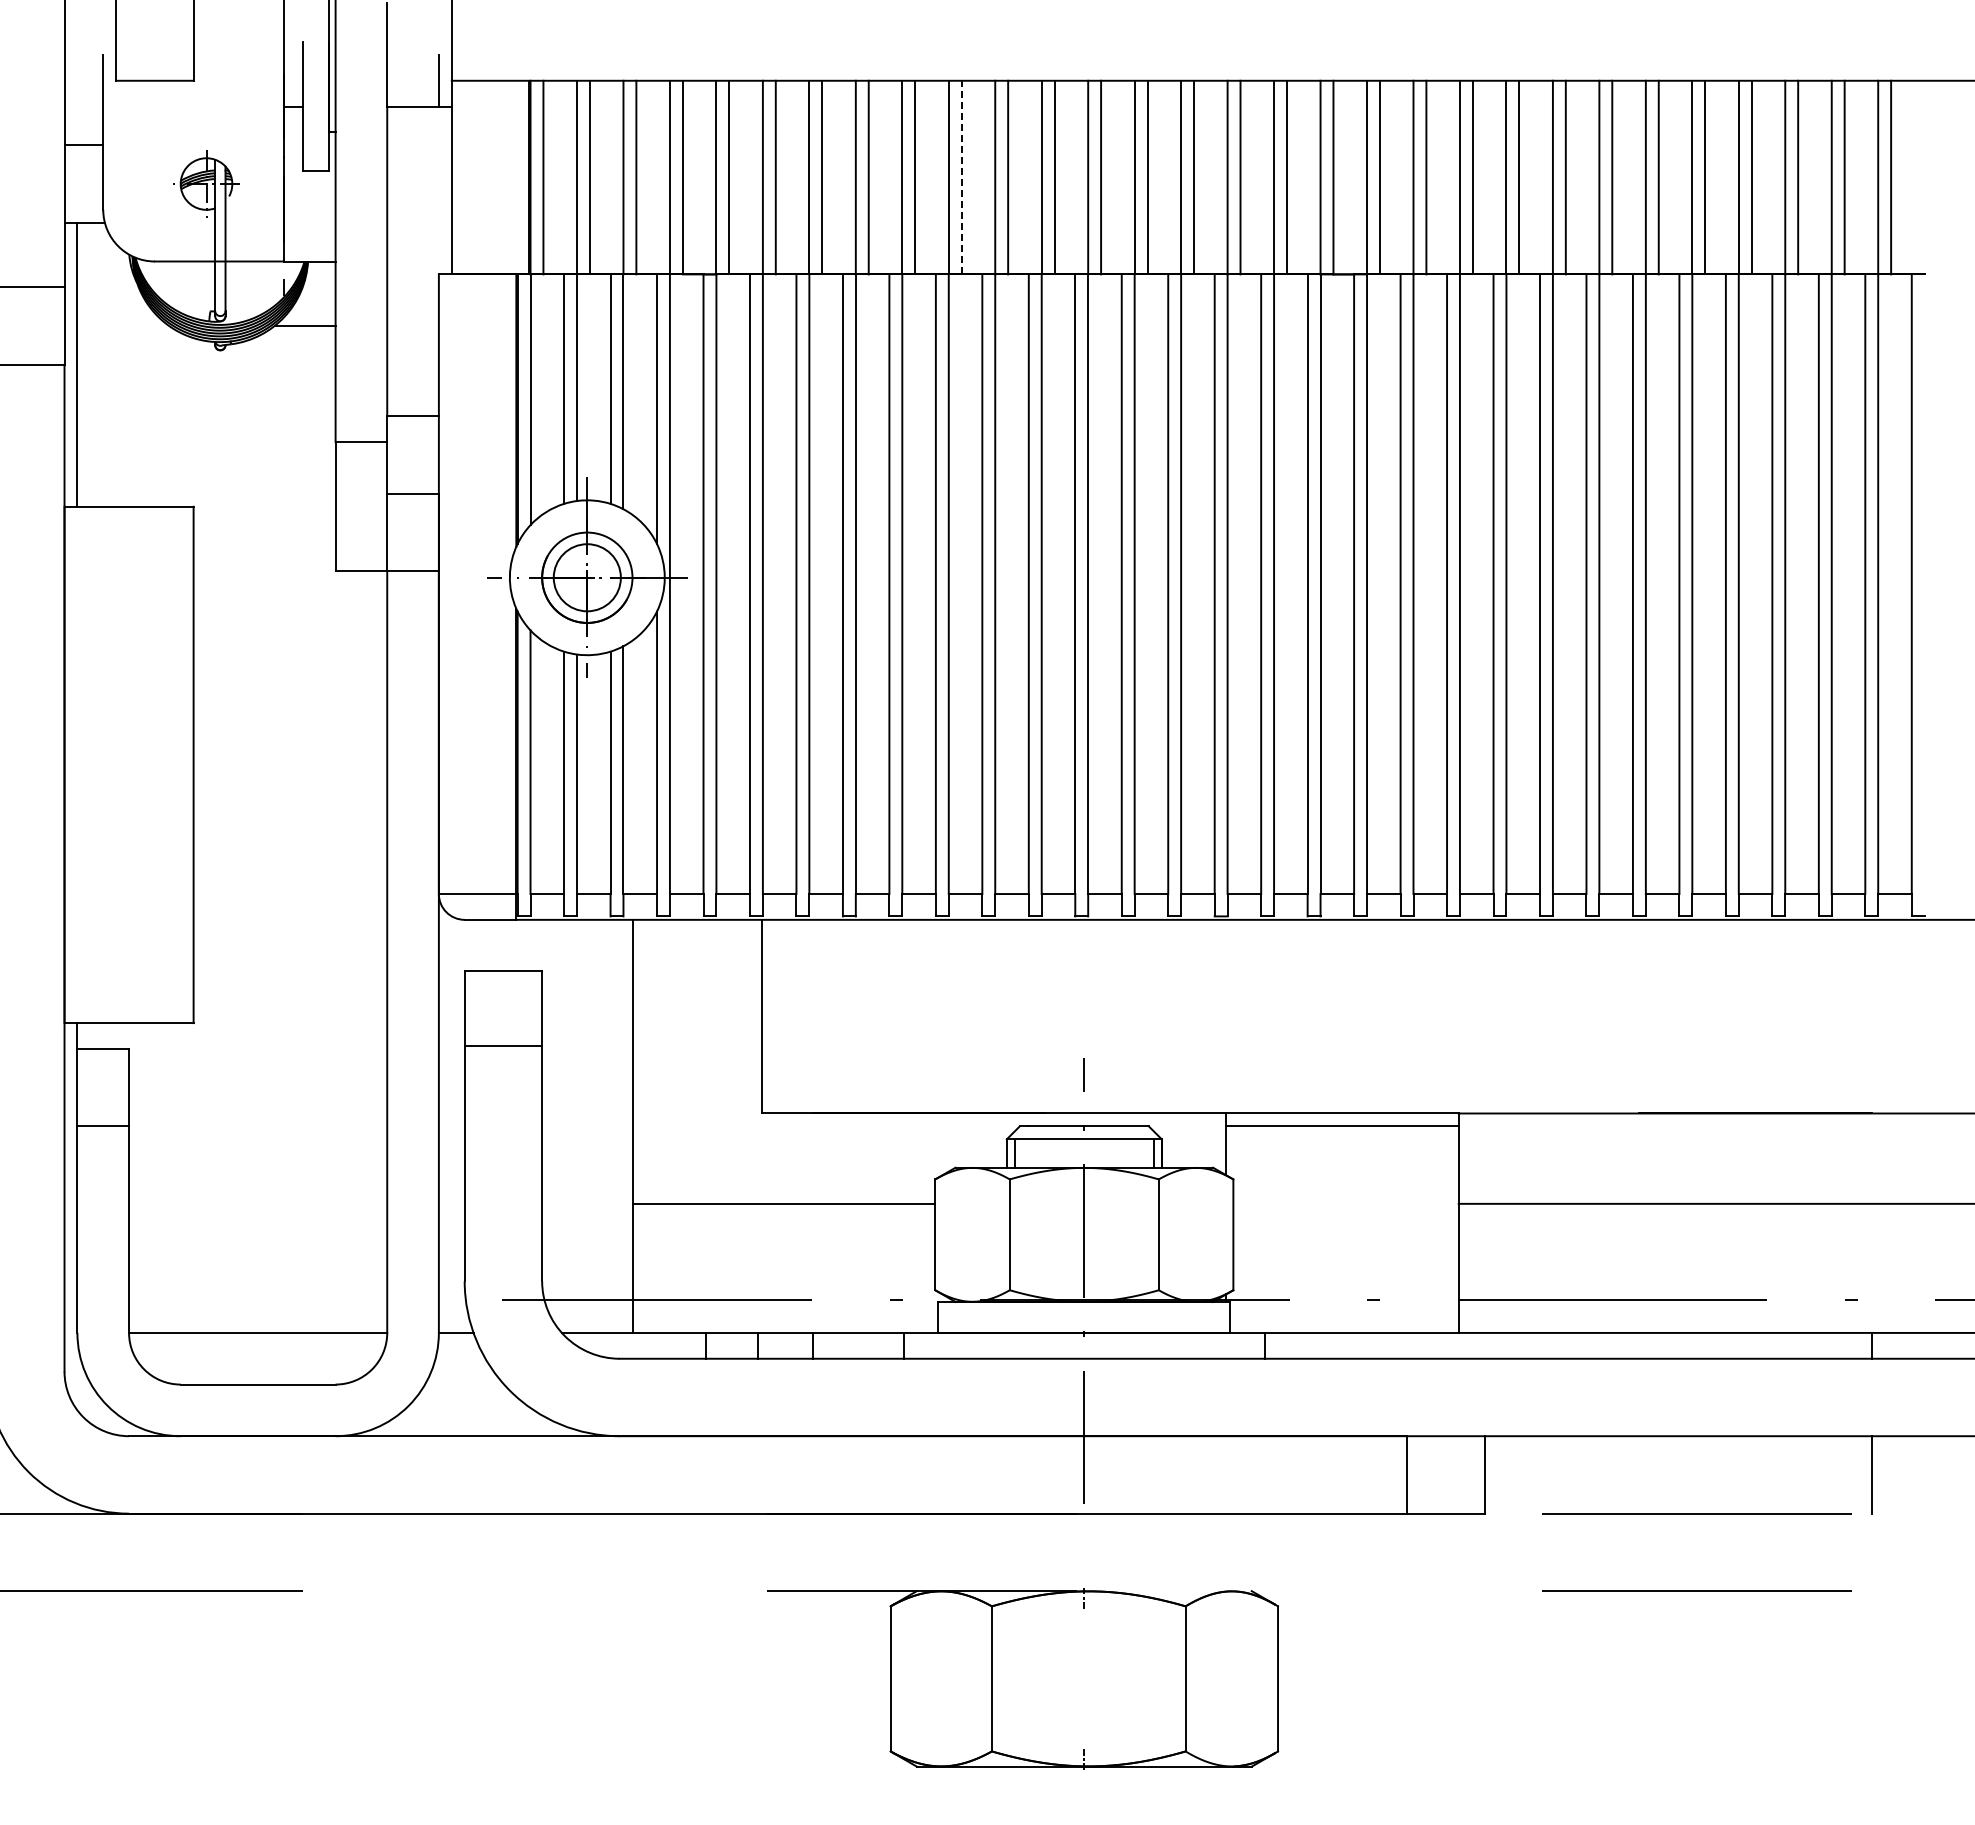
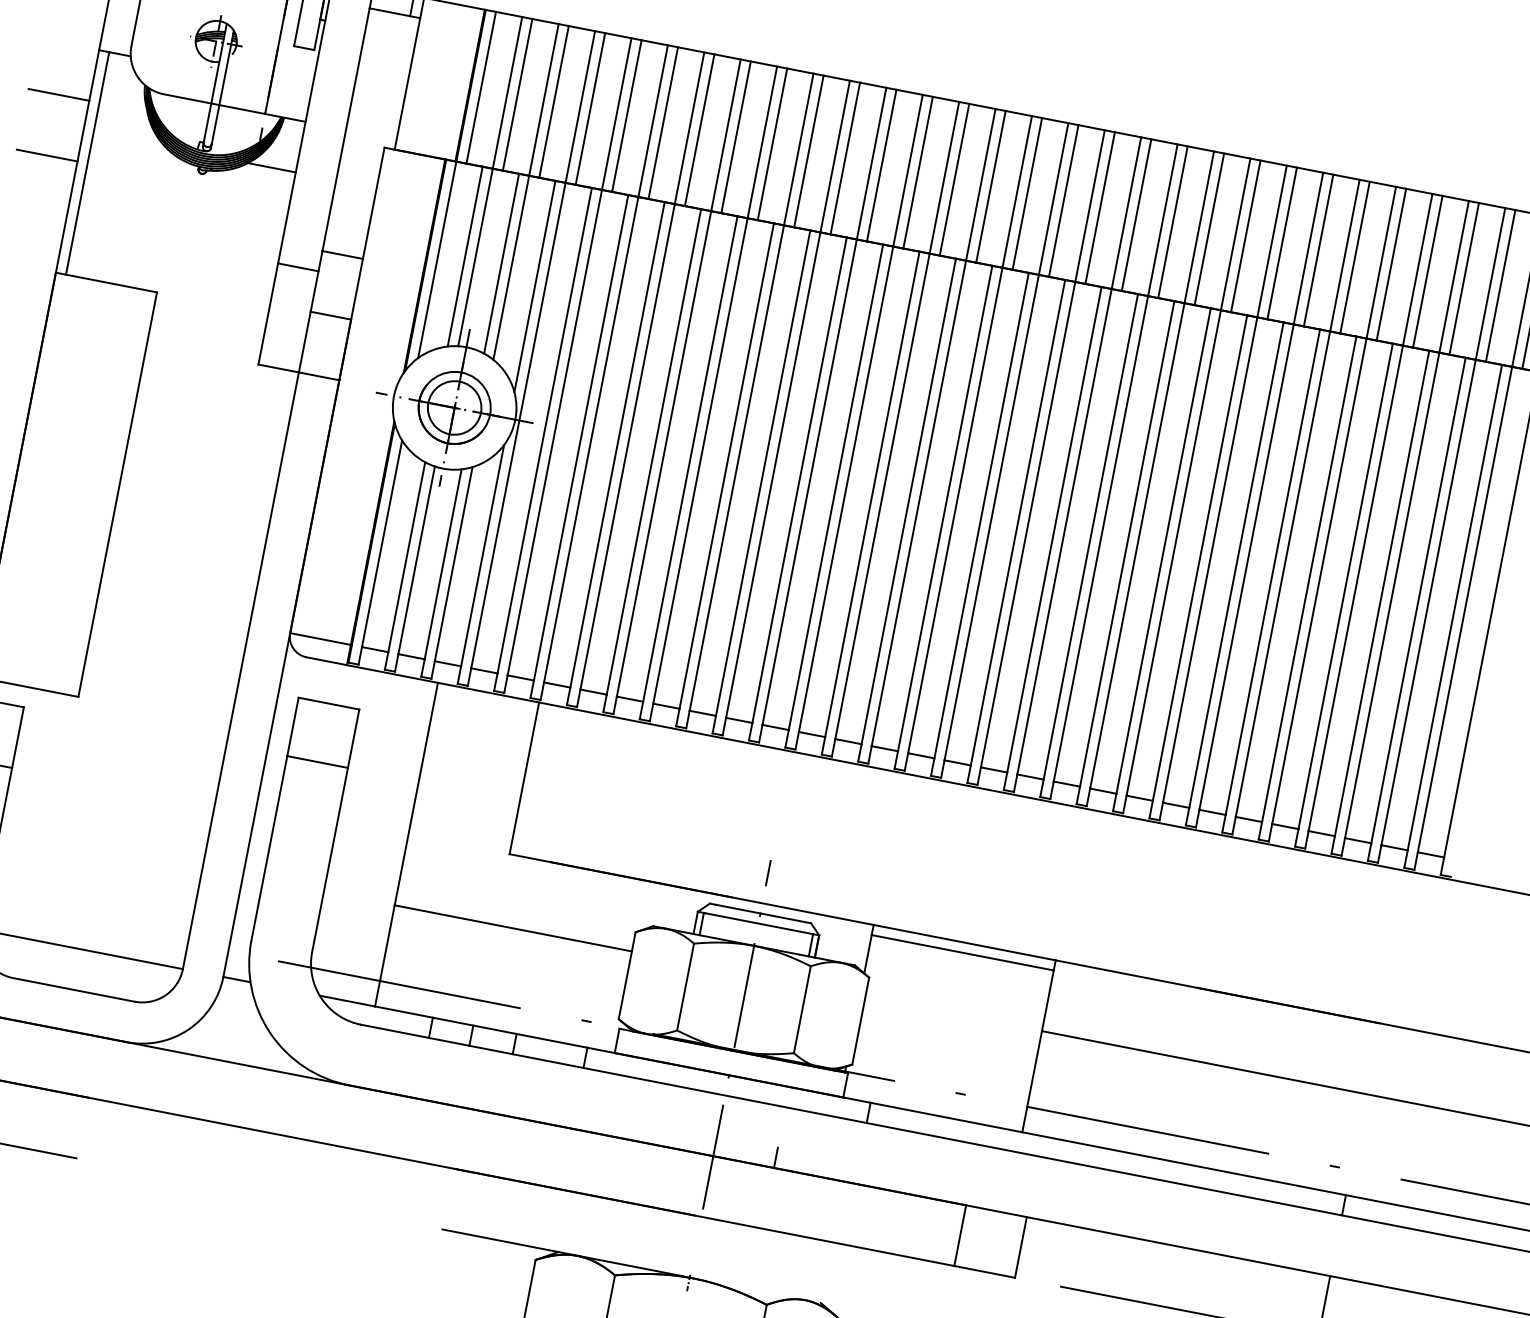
line: (961, 177) -> (808, 151), dashed -> solid
line: (1161, 1423) -> (775, 1157), added

